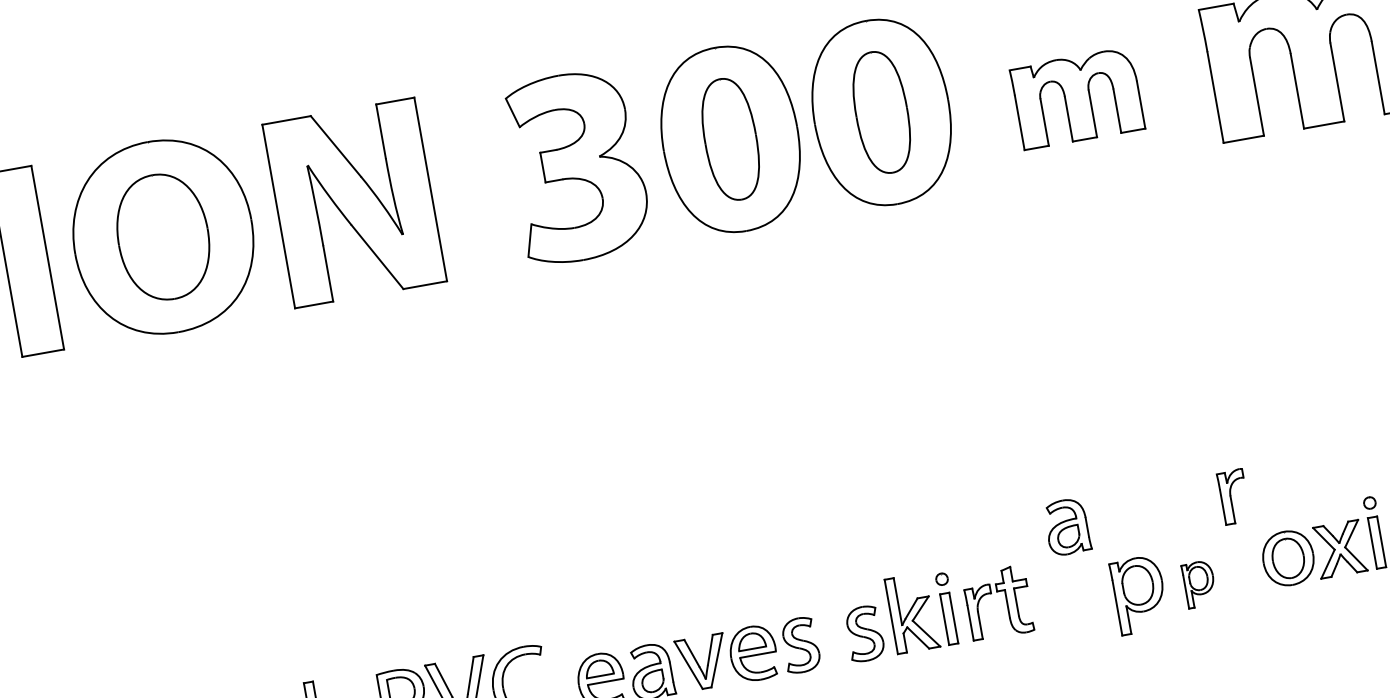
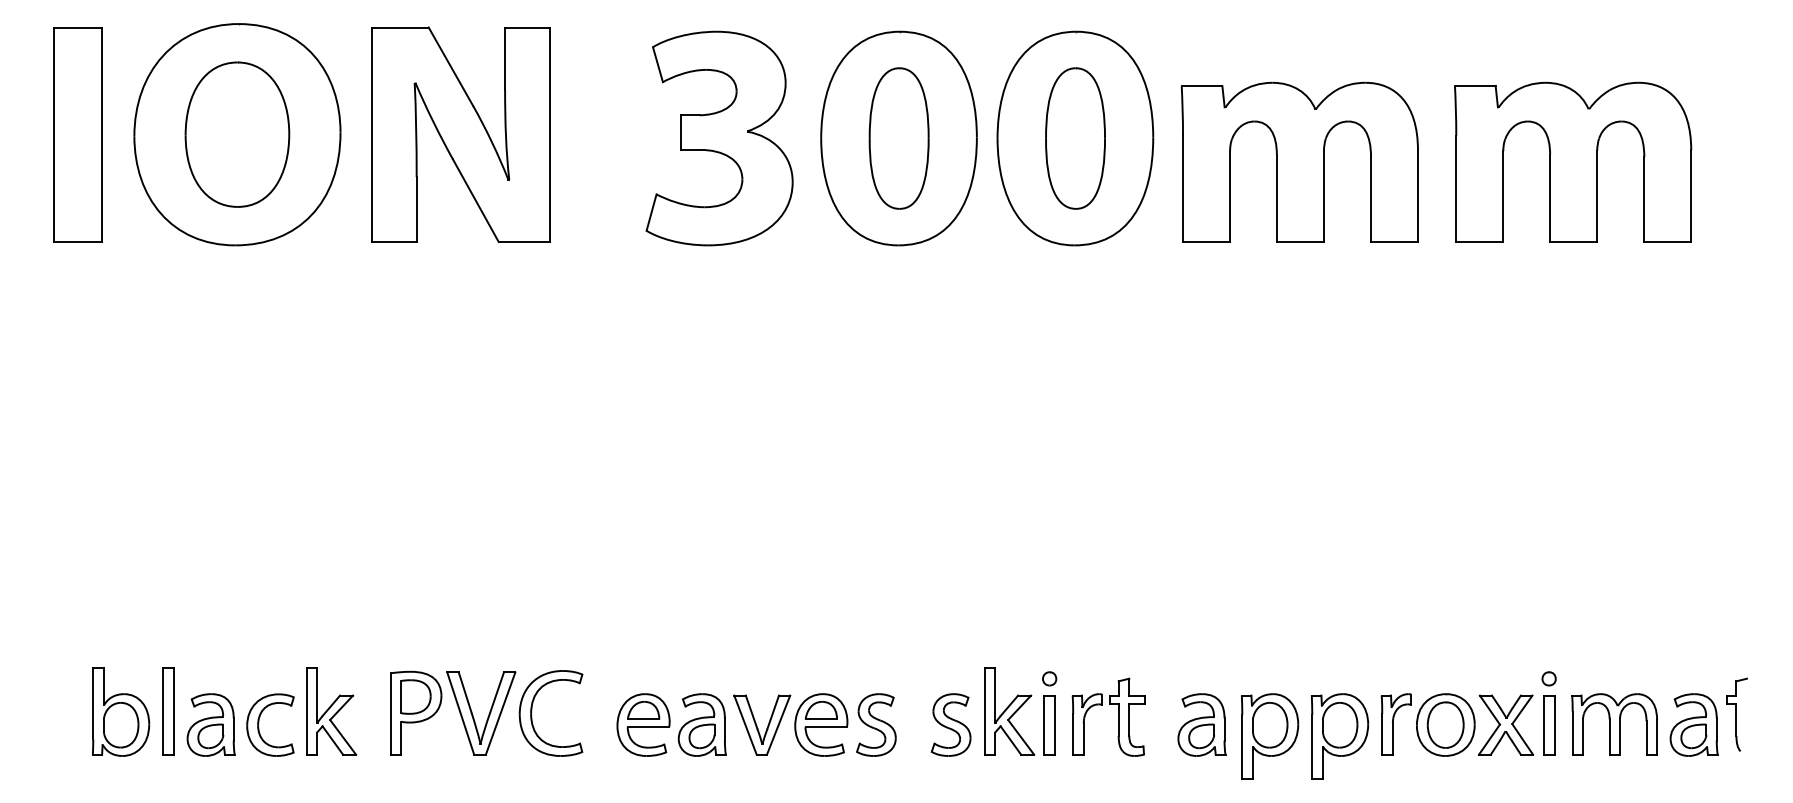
part: (1077, 97) -> (1299, 161), size x1.67
part: (1233, 497) -> (1395, 724), moved
part: (1066, 526) -> (1201, 724), moved
part: (1199, 584) -> (1339, 736), size x1.67

